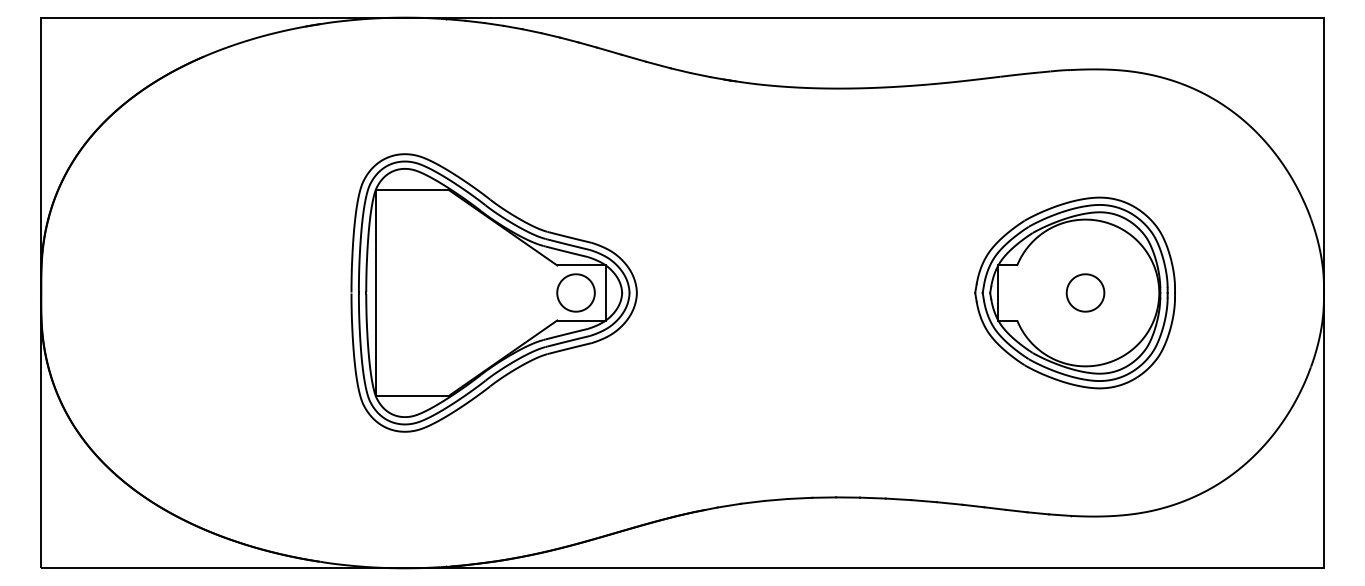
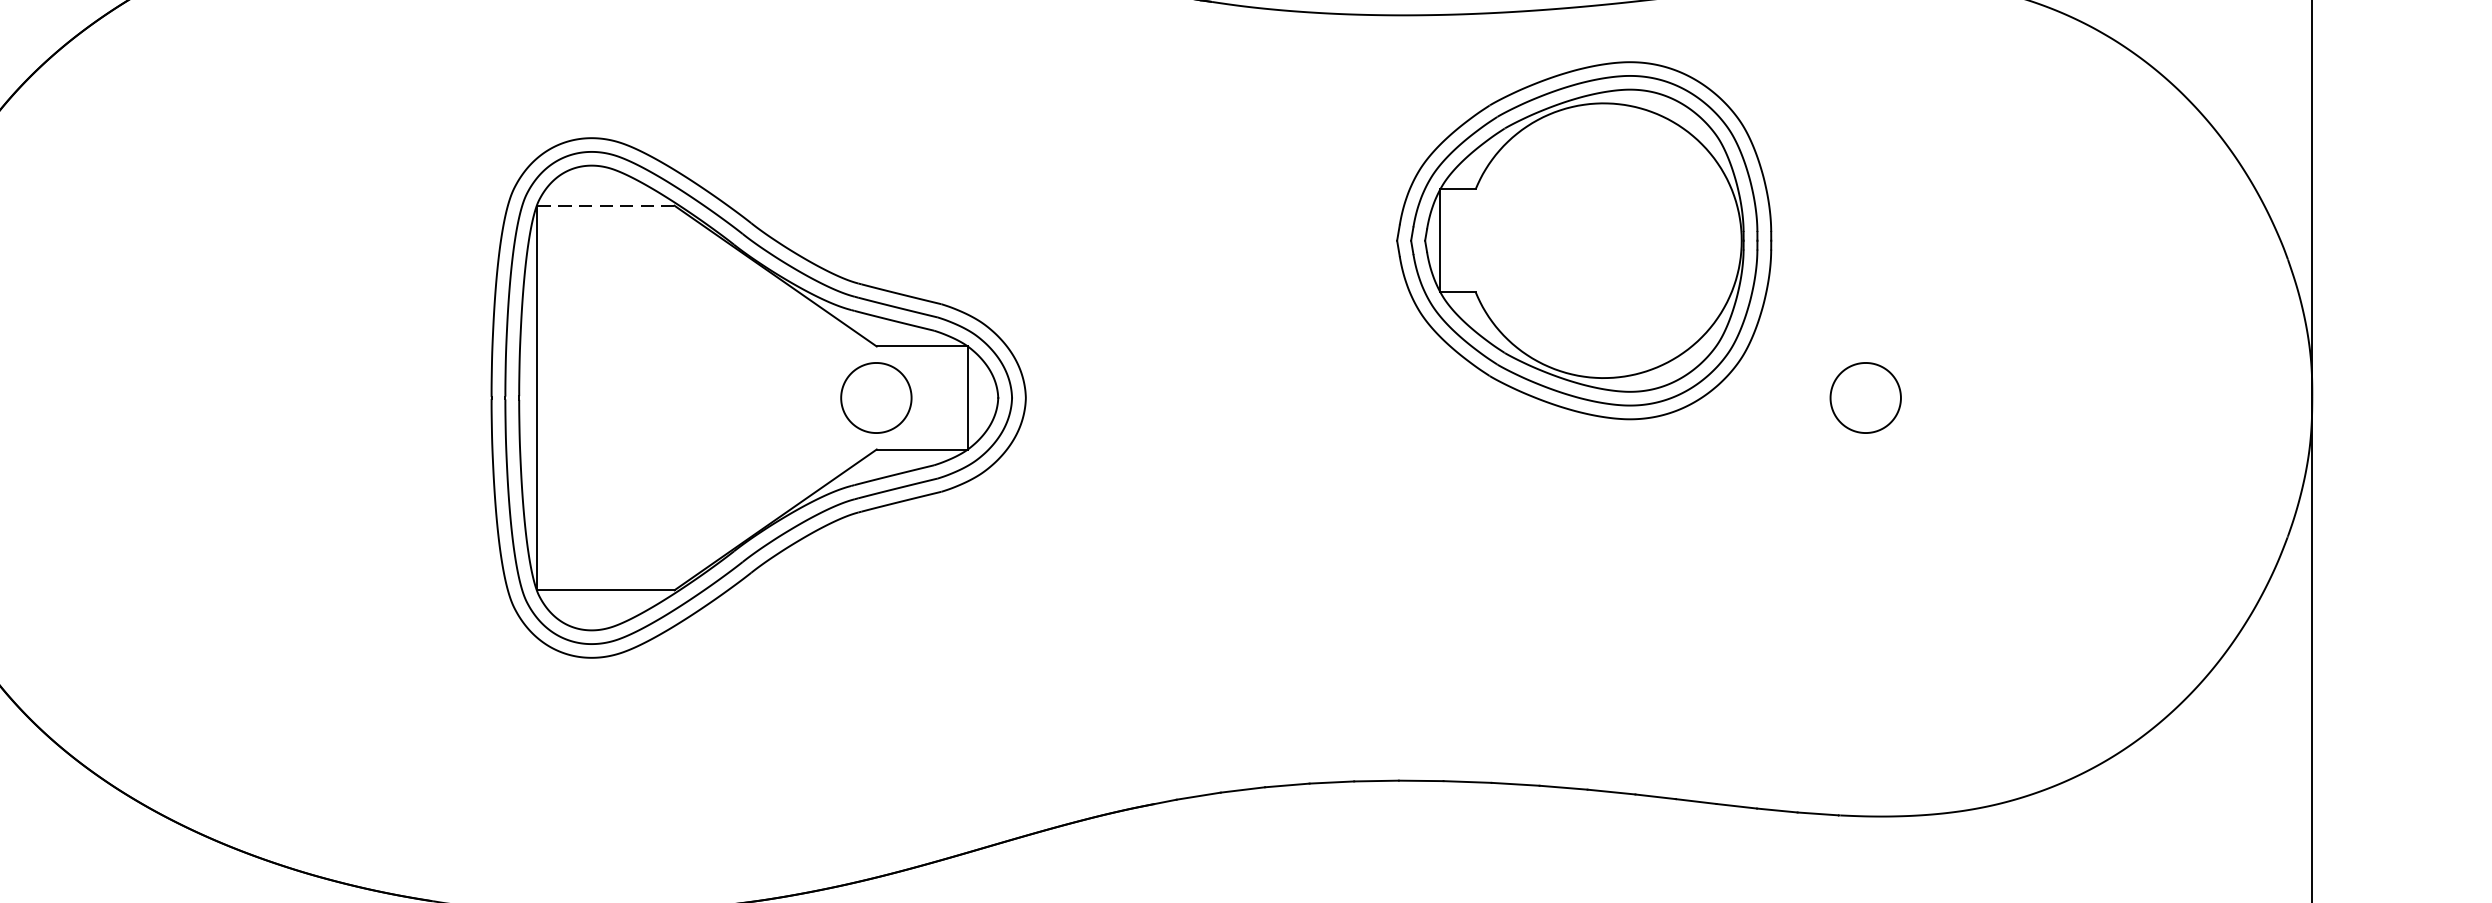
line: (412, 190) -> (605, 206), solid -> dashed
part: (575, 292) -> (875, 397), moved
part: (1074, 292) -> (1582, 239), moved

